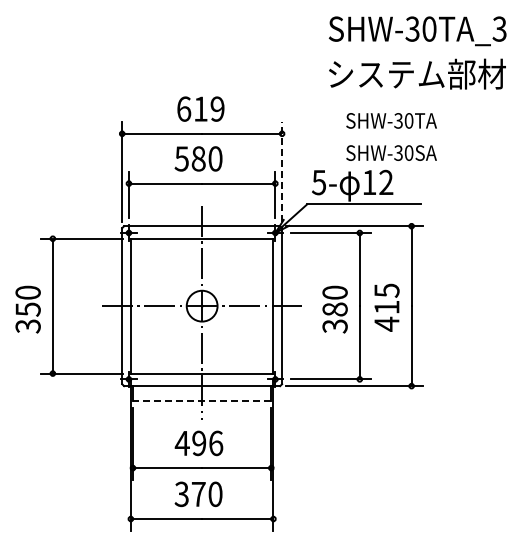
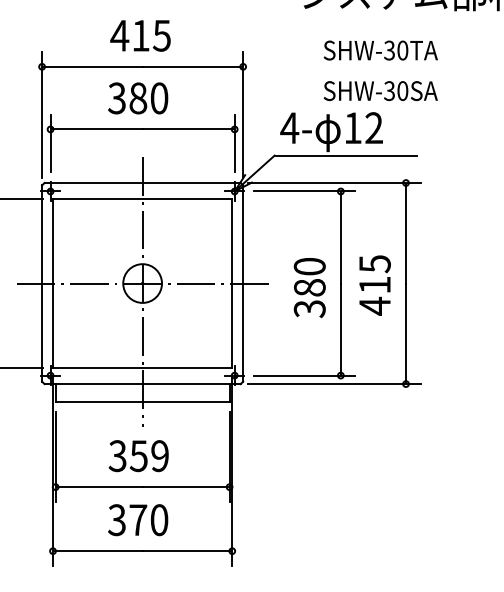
text: (200, 108) -> (140, 34), 619 -> 415
text: (181, 158) -> (116, 97), 580 -> 380
line: (282, 171) -> (243, 114), dashed -> solid
text: (318, 182) -> (288, 128), 5- -> 4-
line: (201, 400) -> (141, 402), dashed -> solid
text: (198, 443) -> (138, 456), 496 -> 359

